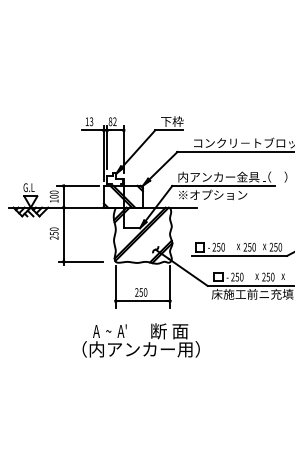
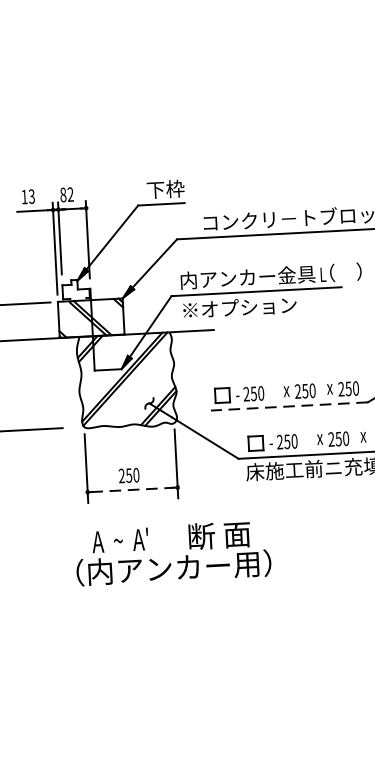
line: (239, 255) -> (288, 405), solid -> dashed
line: (142, 301) -> (132, 490), solid -> dashed
text: (140, 340) -> (171, 553), moved

